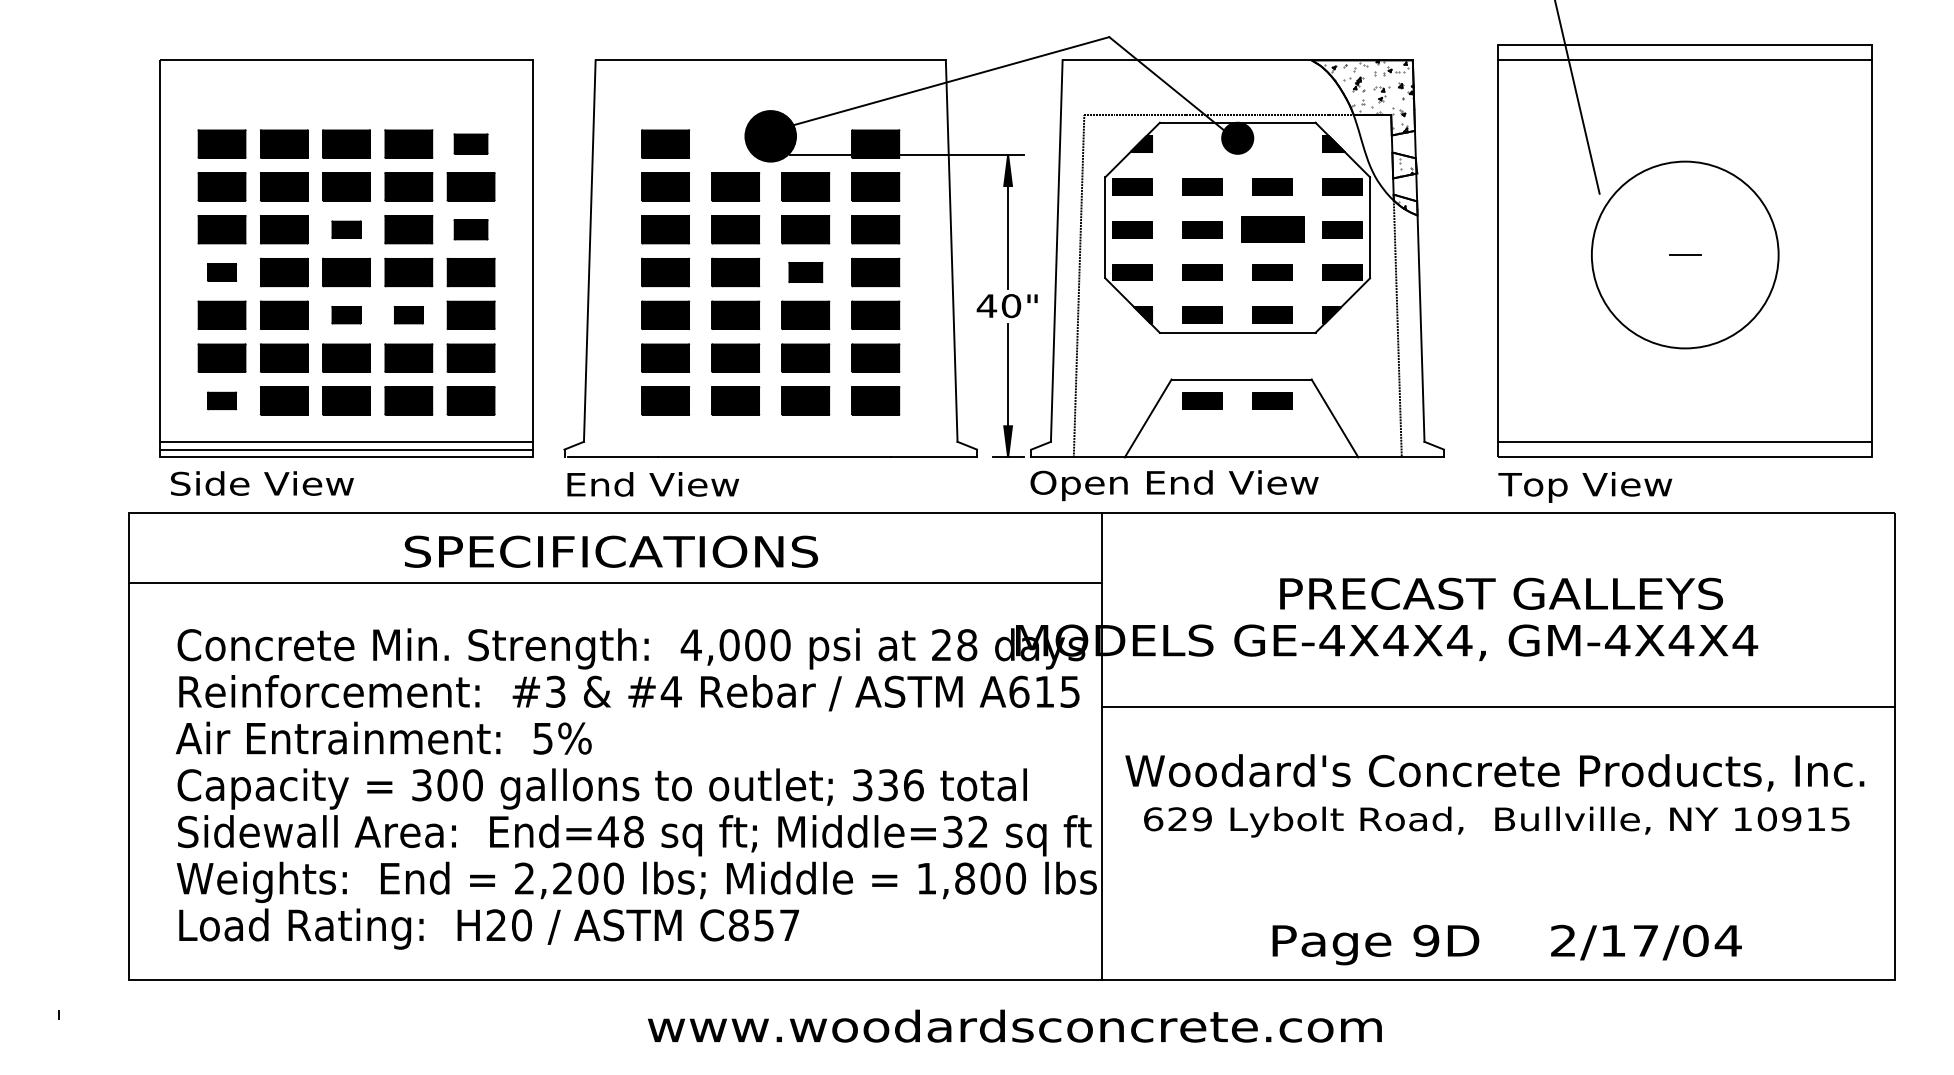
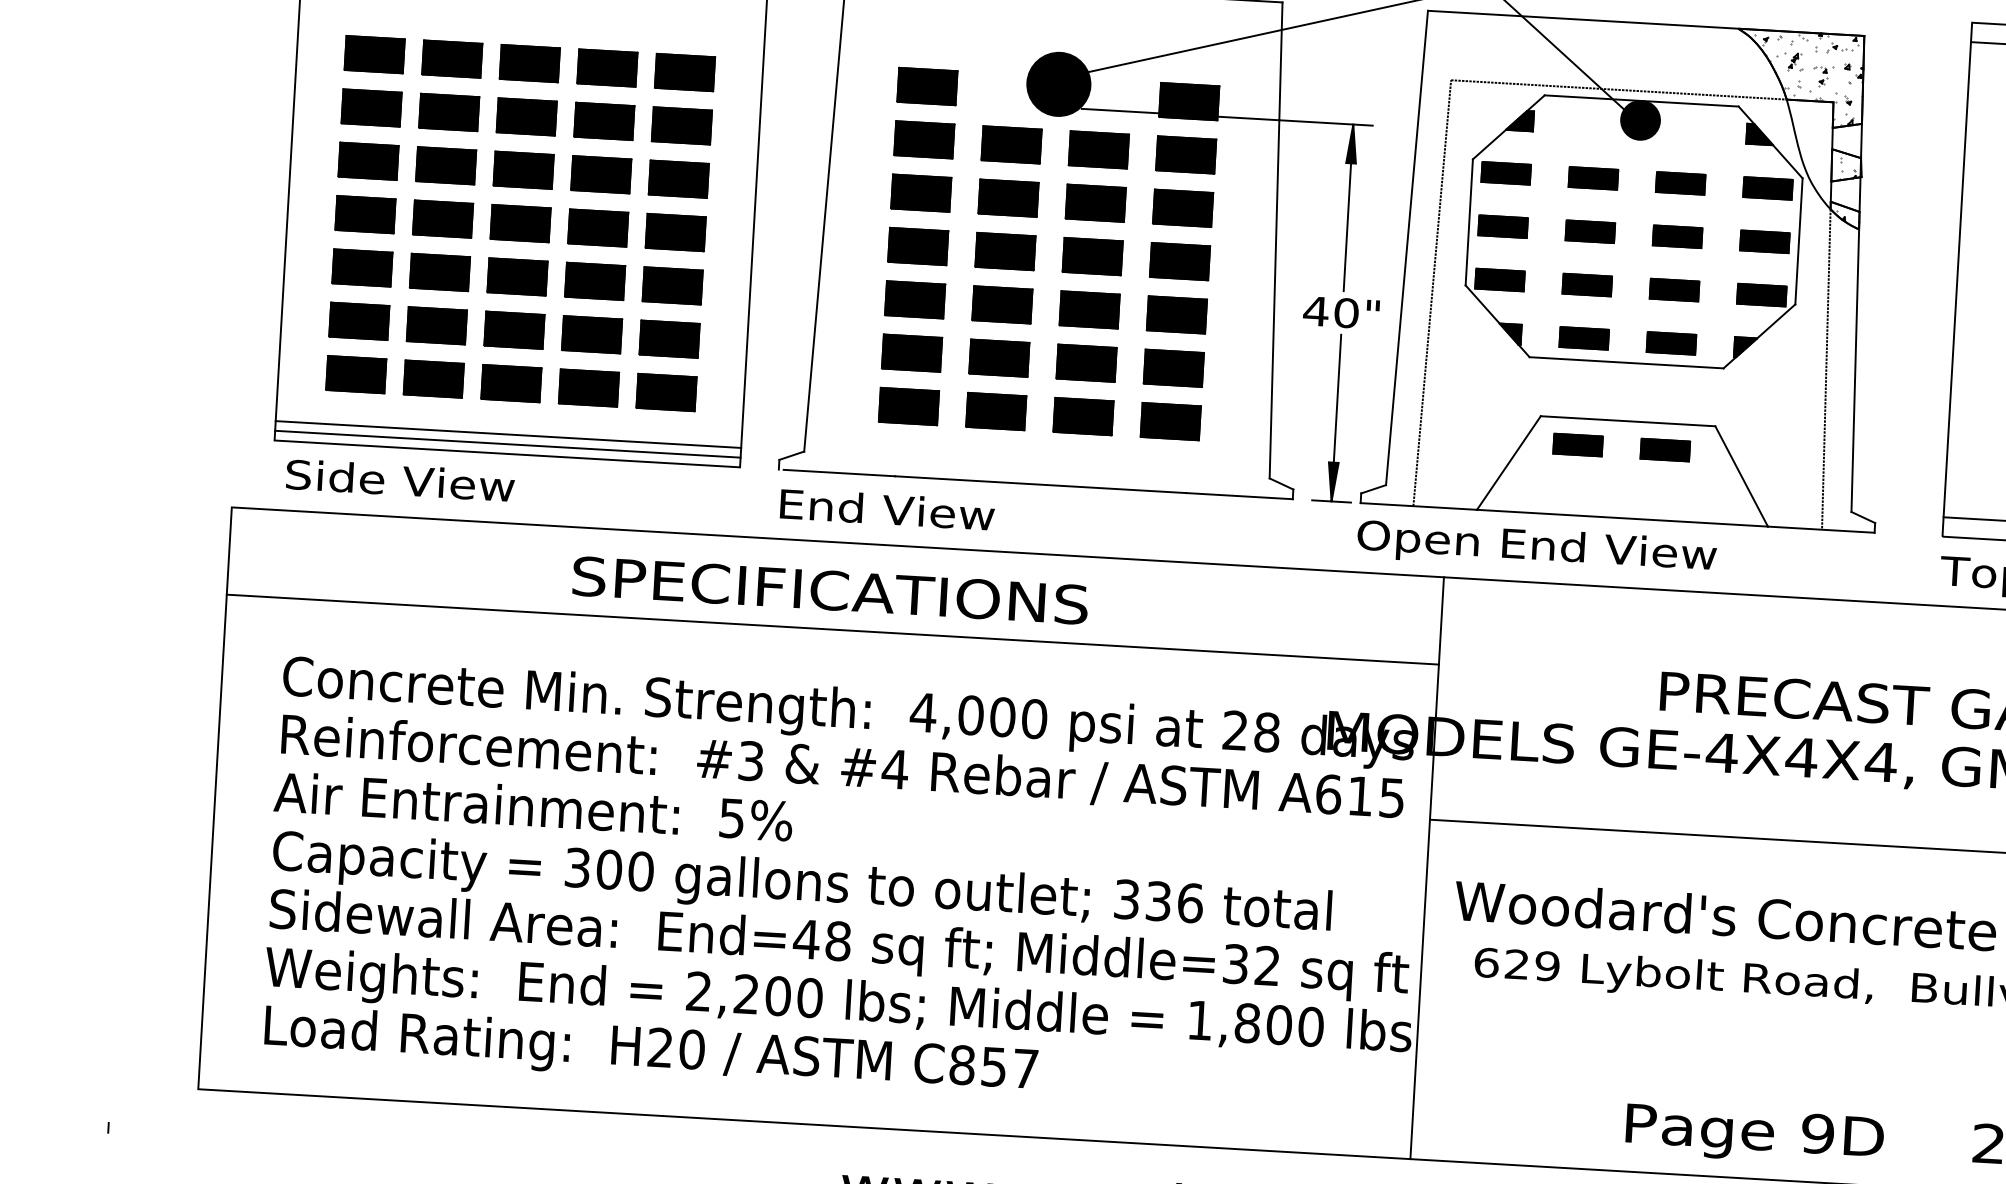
part: (470, 143) -> (684, 71), size x1.43
part: (346, 229) -> (523, 169), size x1.67
part: (470, 229) -> (678, 178), size x1.43
part: (1272, 229) -> (1677, 236), size x0.62
part: (221, 272) -> (364, 214), size x1.67
part: (805, 272) -> (1092, 256), size x1.43
part: (346, 314) -> (517, 275), size x1.67
part: (408, 314) -> (594, 280), size x1.67
part: (221, 400) -> (355, 374), size x1.67

